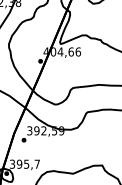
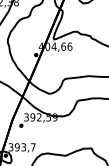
text: (26, 163) -> (23, 146), 395,7 -> 393,7

